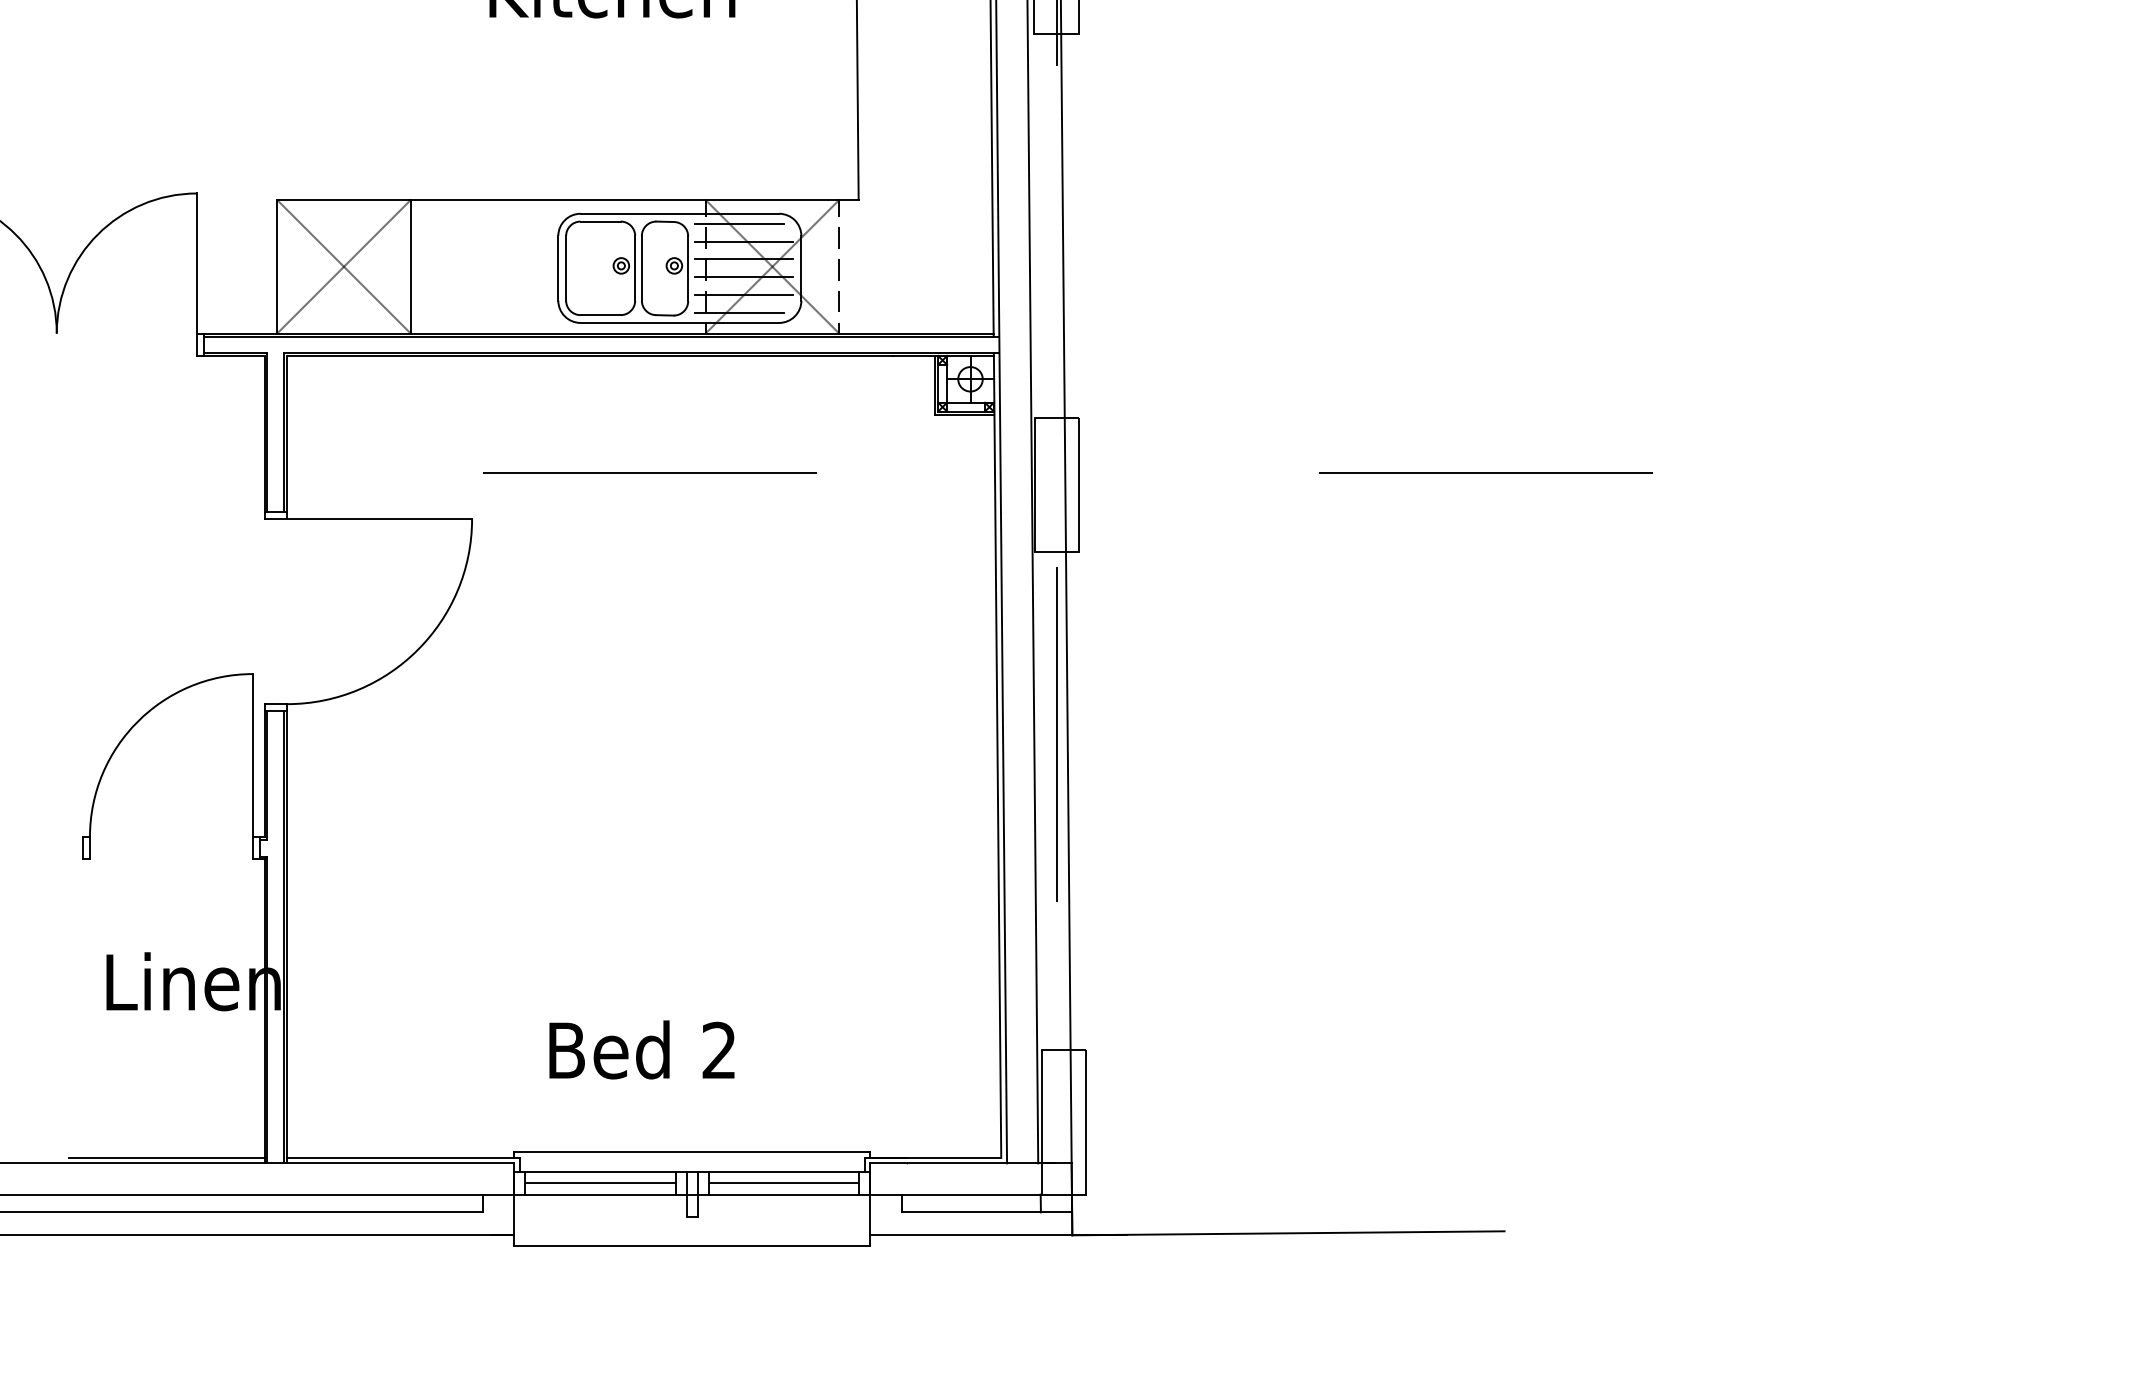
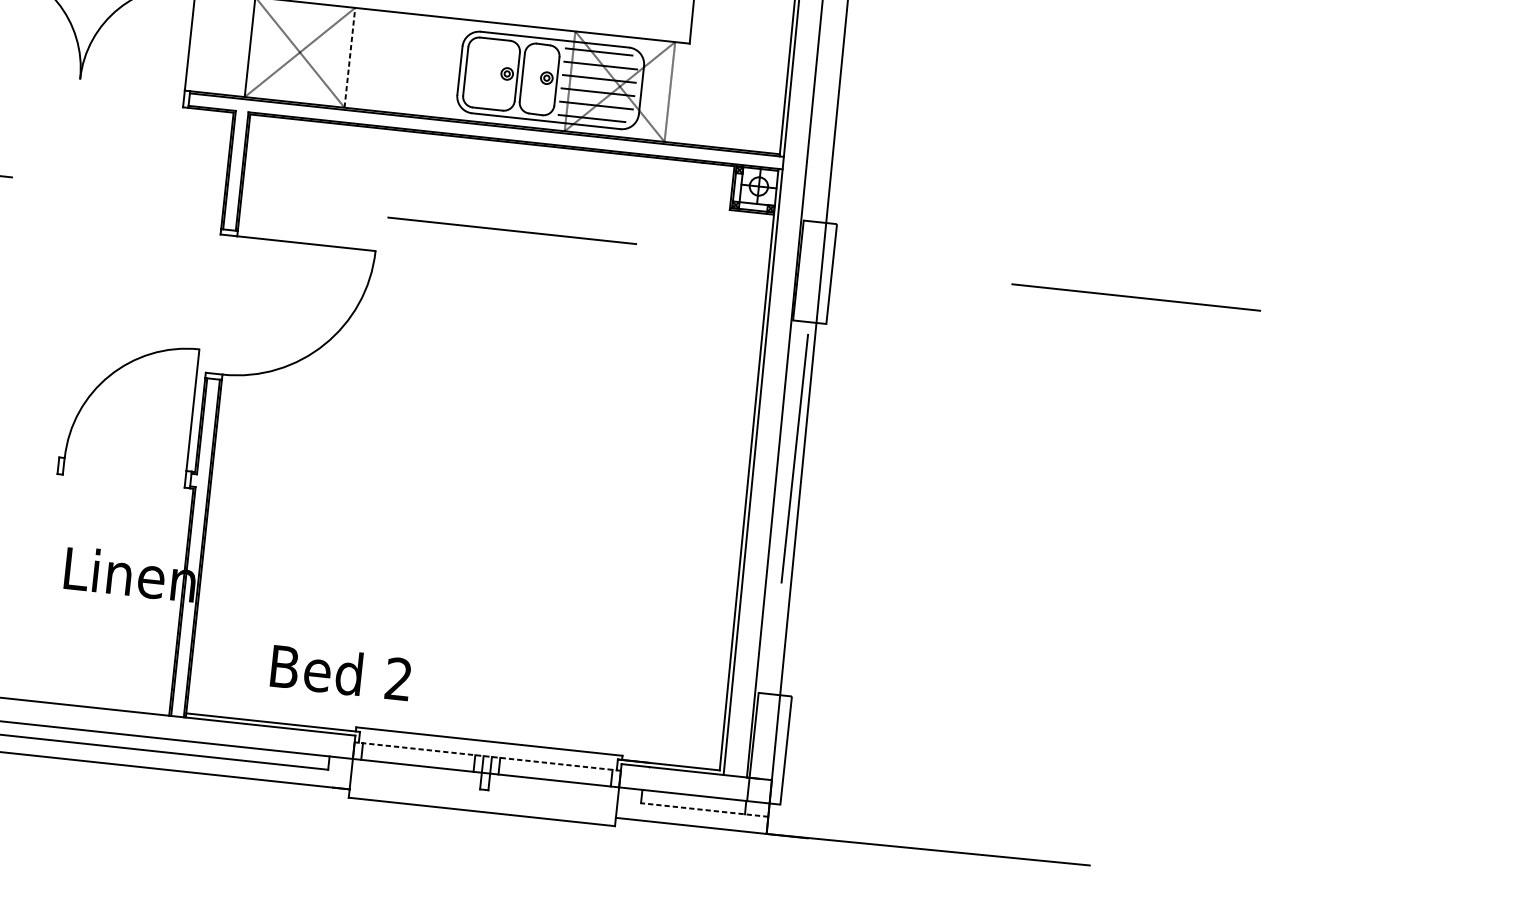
line: (410, 266) -> (349, 57), solid -> dashed
text: (641, 1049) -> (340, 672), moved
line: (166, 1157) -> (96, 703), removed
line: (691, 1172) -> (487, 756), solid -> dashed
line: (600, 1183) -> (418, 757), removed
line: (783, 1183) -> (555, 772), removed
line: (986, 1212) -> (704, 810), solid -> dashed

